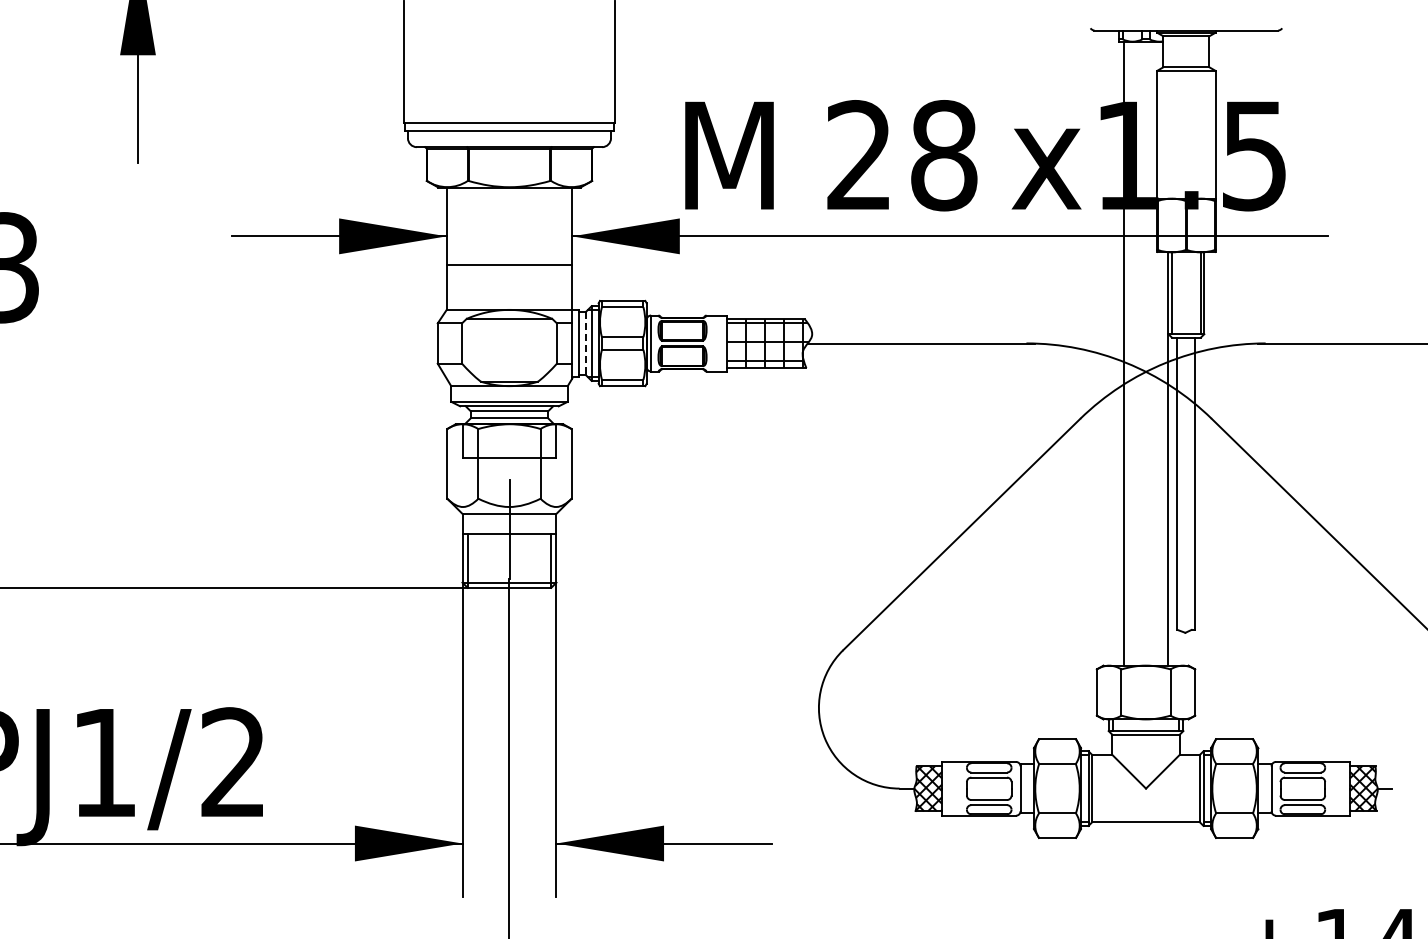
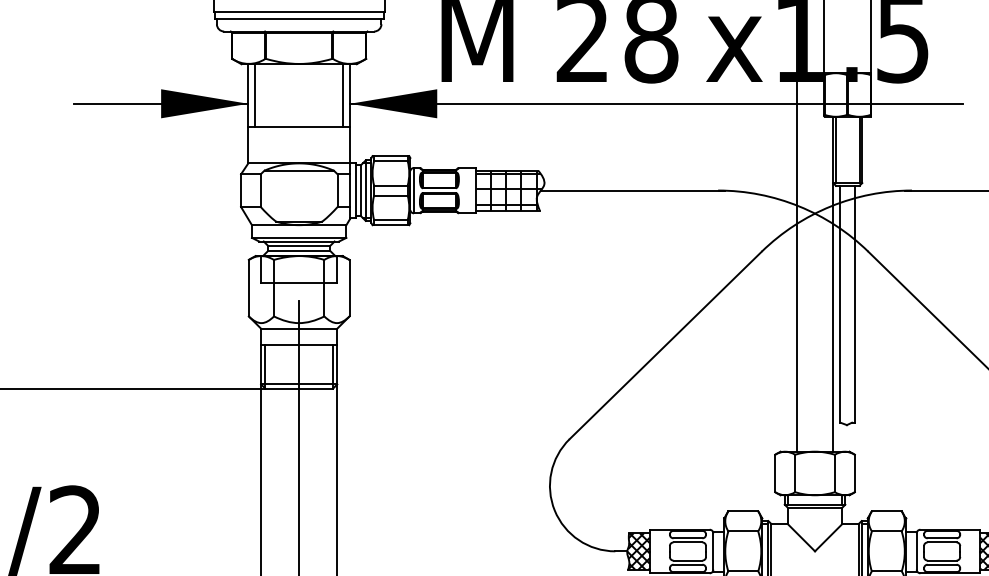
line: (454, 226) -> (254, 95), added
line: (564, 226) -> (343, 95), added
line: (586, 343) -> (361, 190), dashed -> solid

